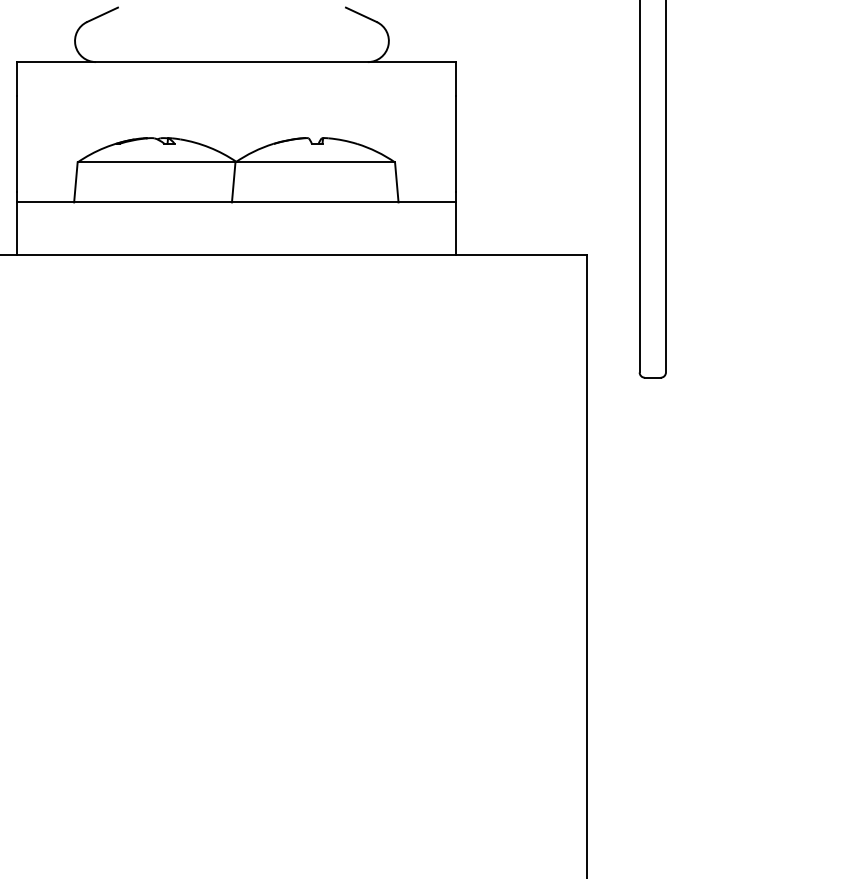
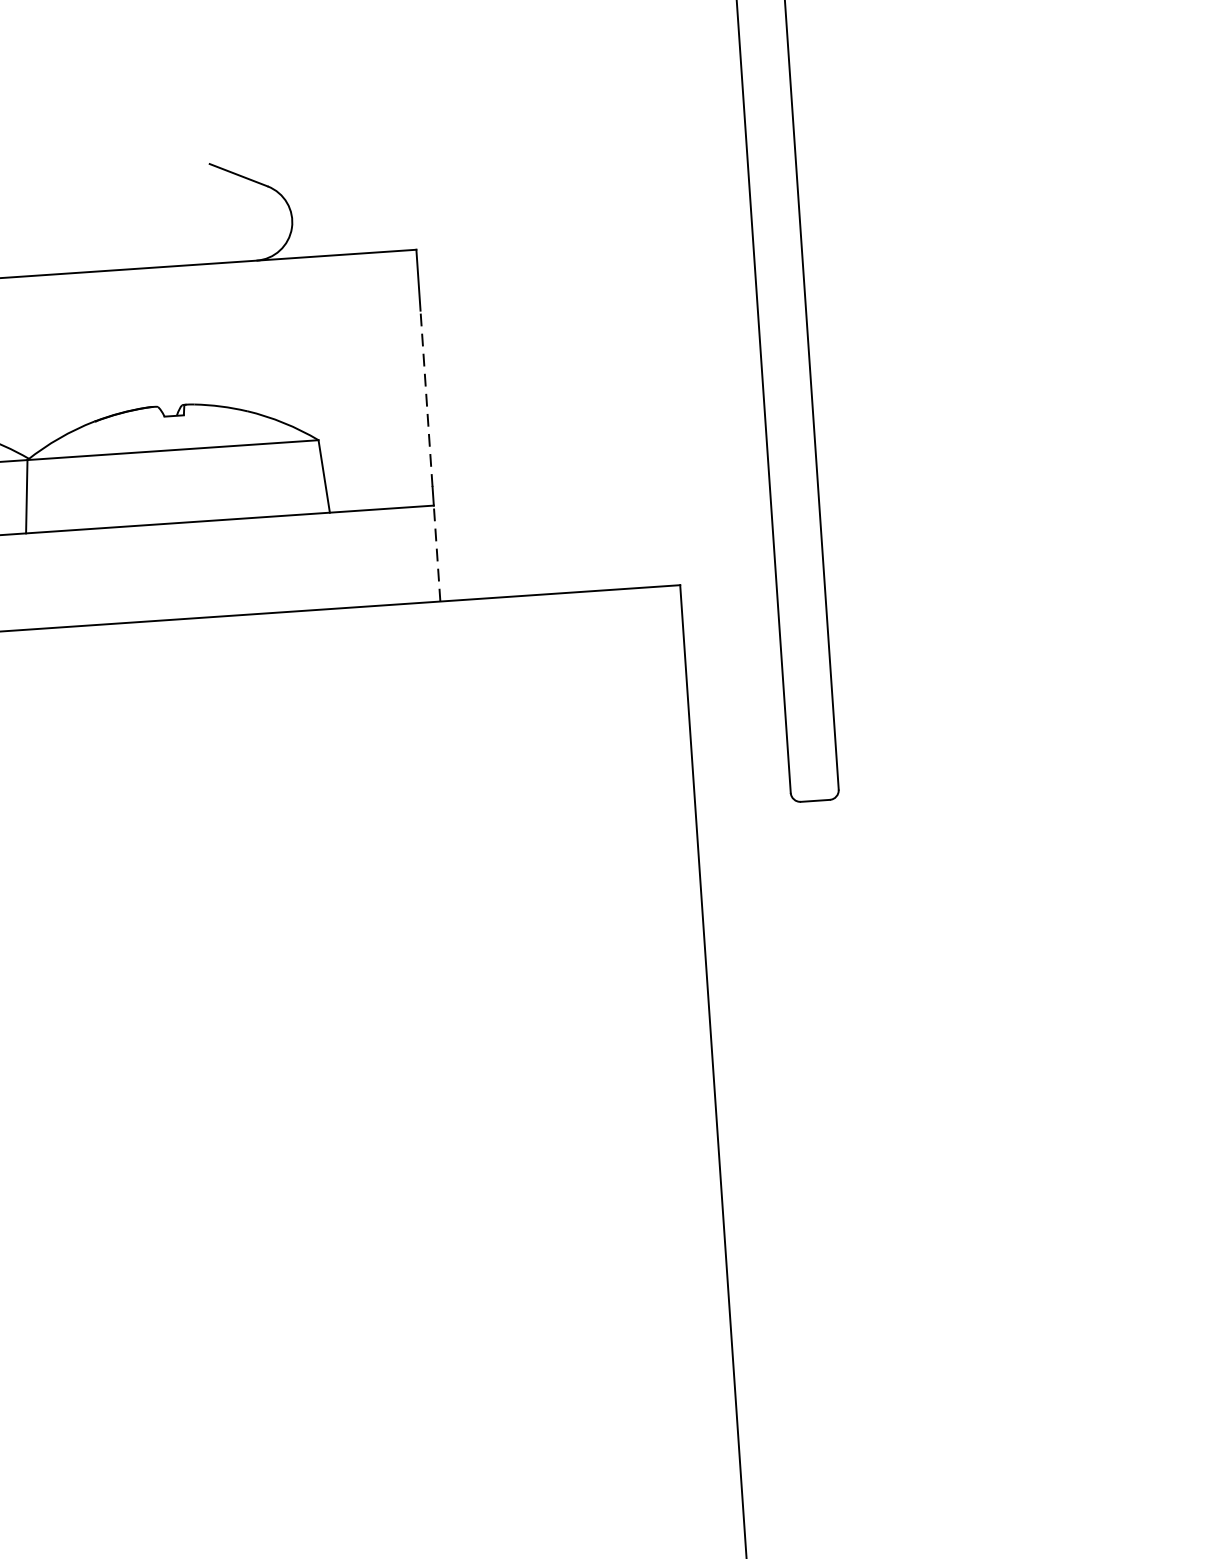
line: (455, 143) -> (426, 398), solid -> dashed
line: (455, 228) -> (436, 553), solid -> dashed

